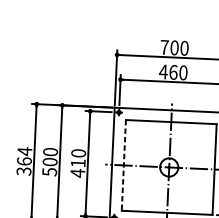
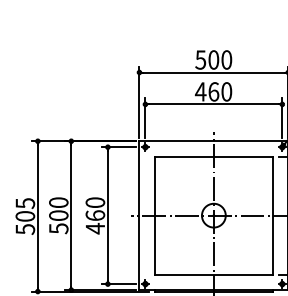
text: (164, 47) -> (200, 59), 700 -> 500
text: (24, 160) -> (25, 215), 364 -> 505
text: (78, 163) -> (95, 215), 410 -> 460
line: (123, 166) -> (154, 216), dashed -> solid

